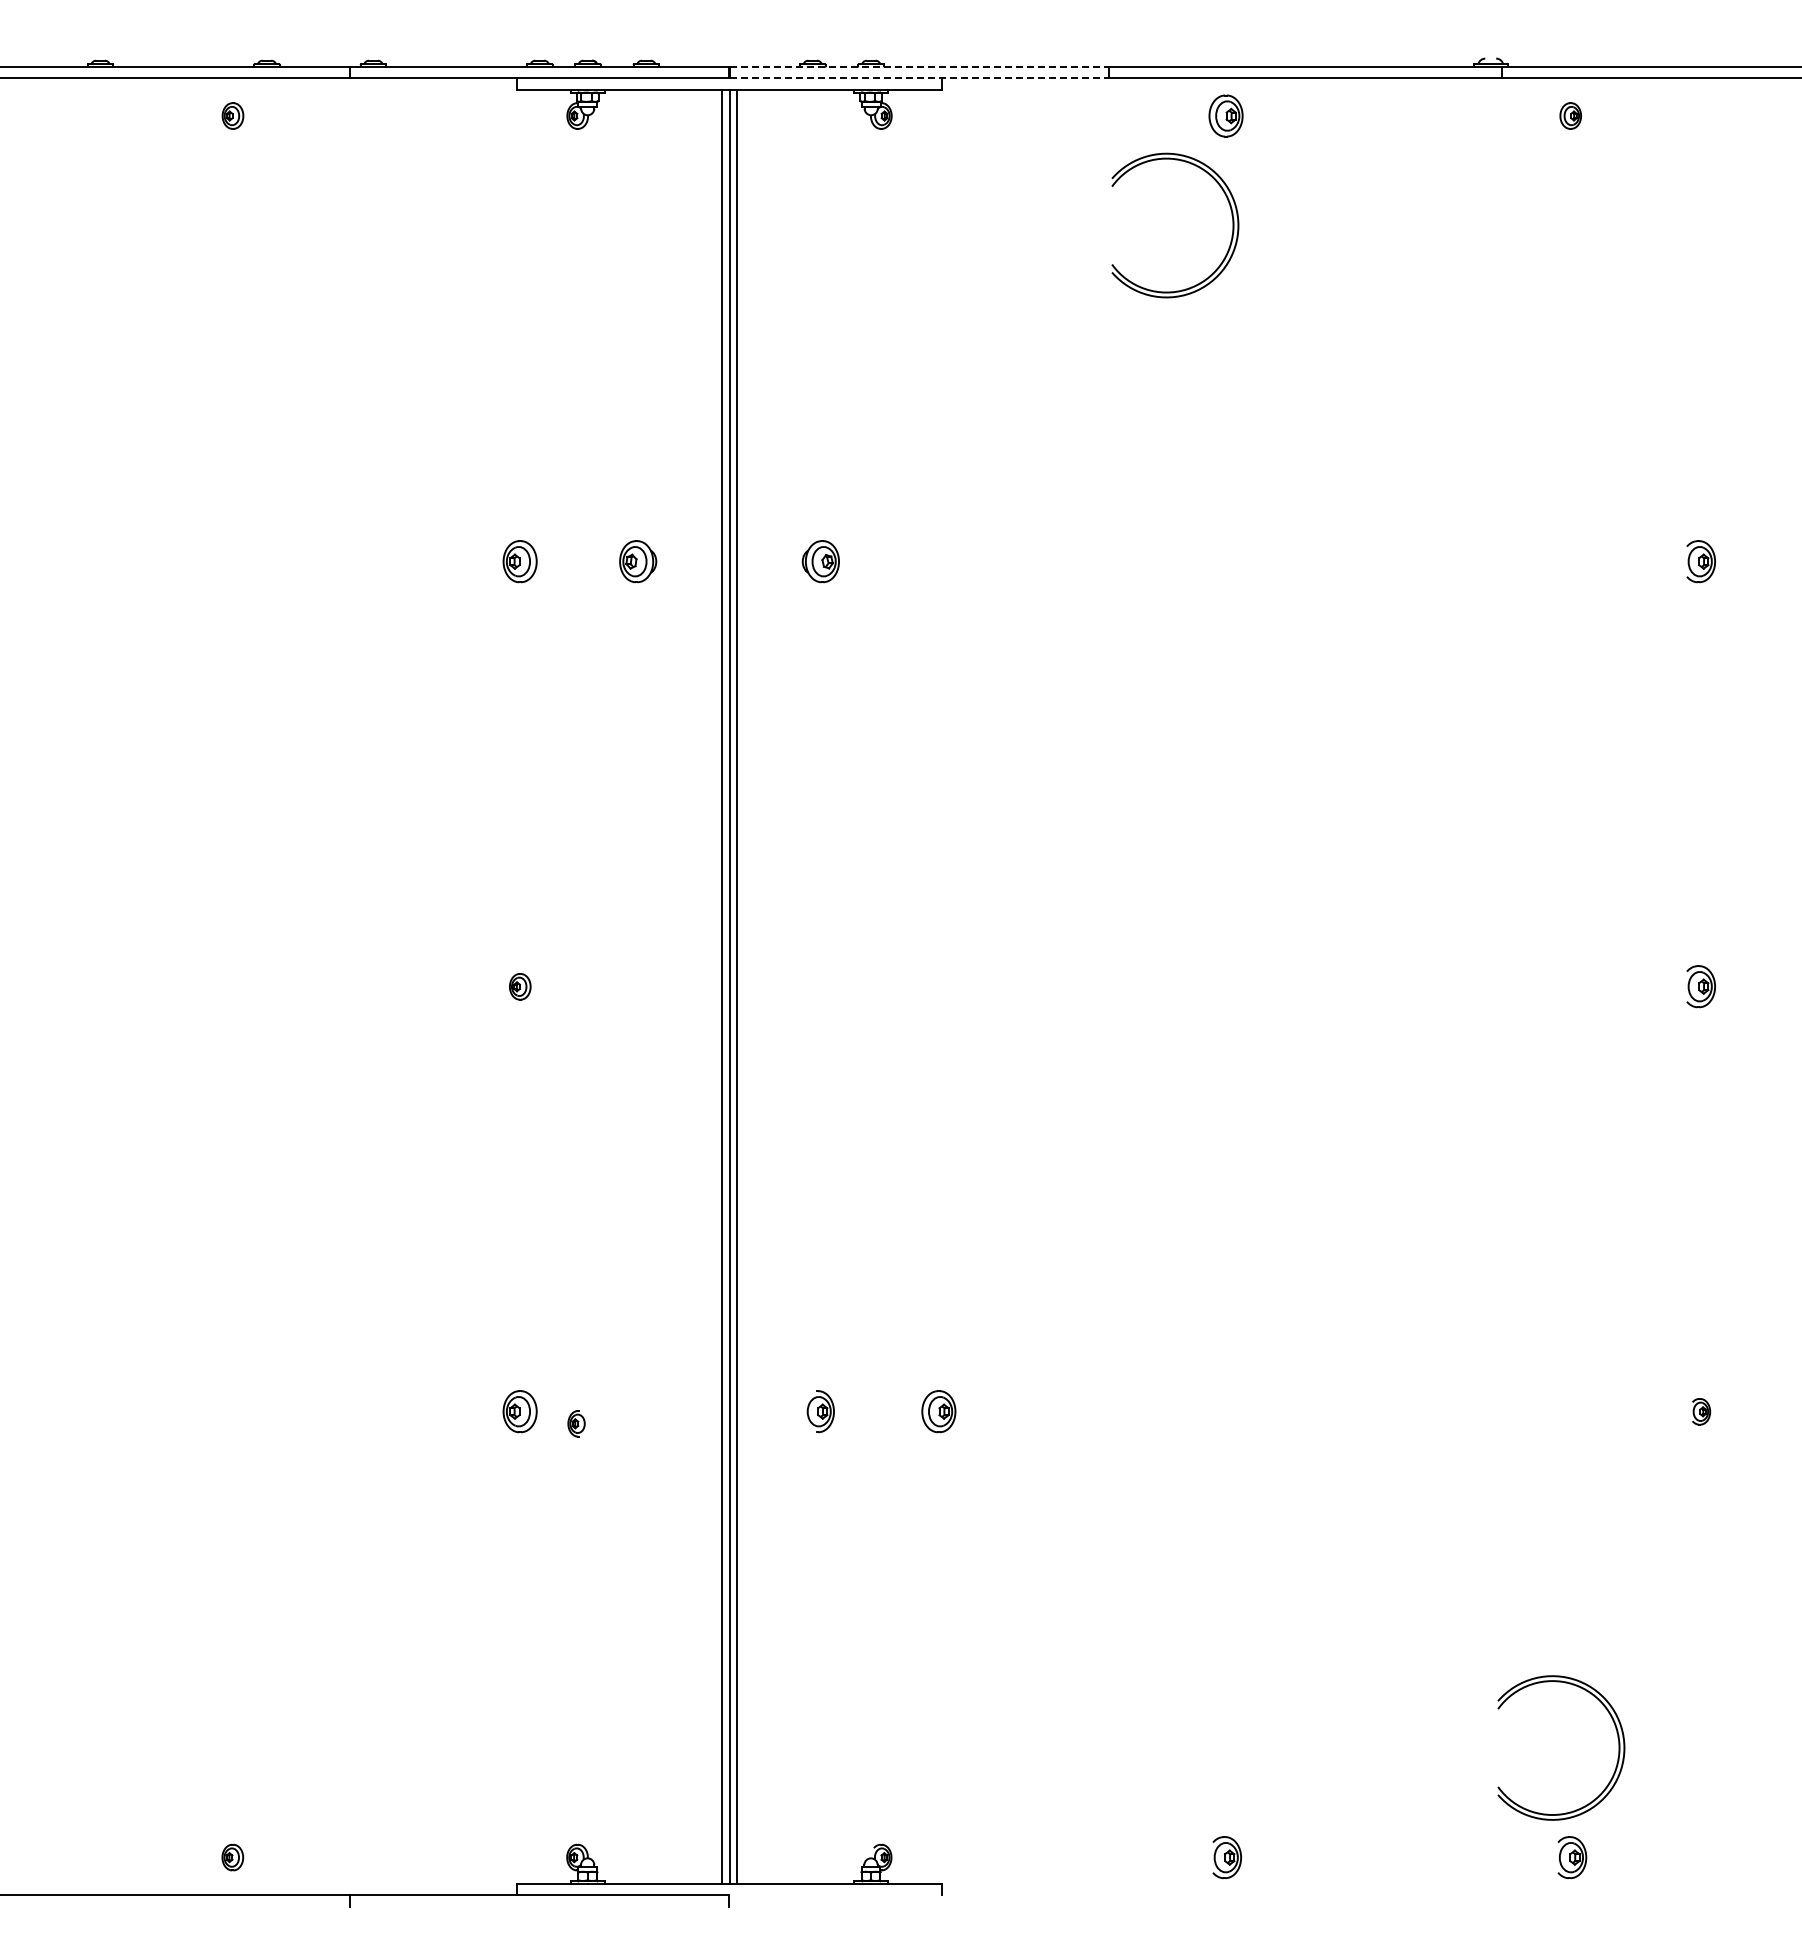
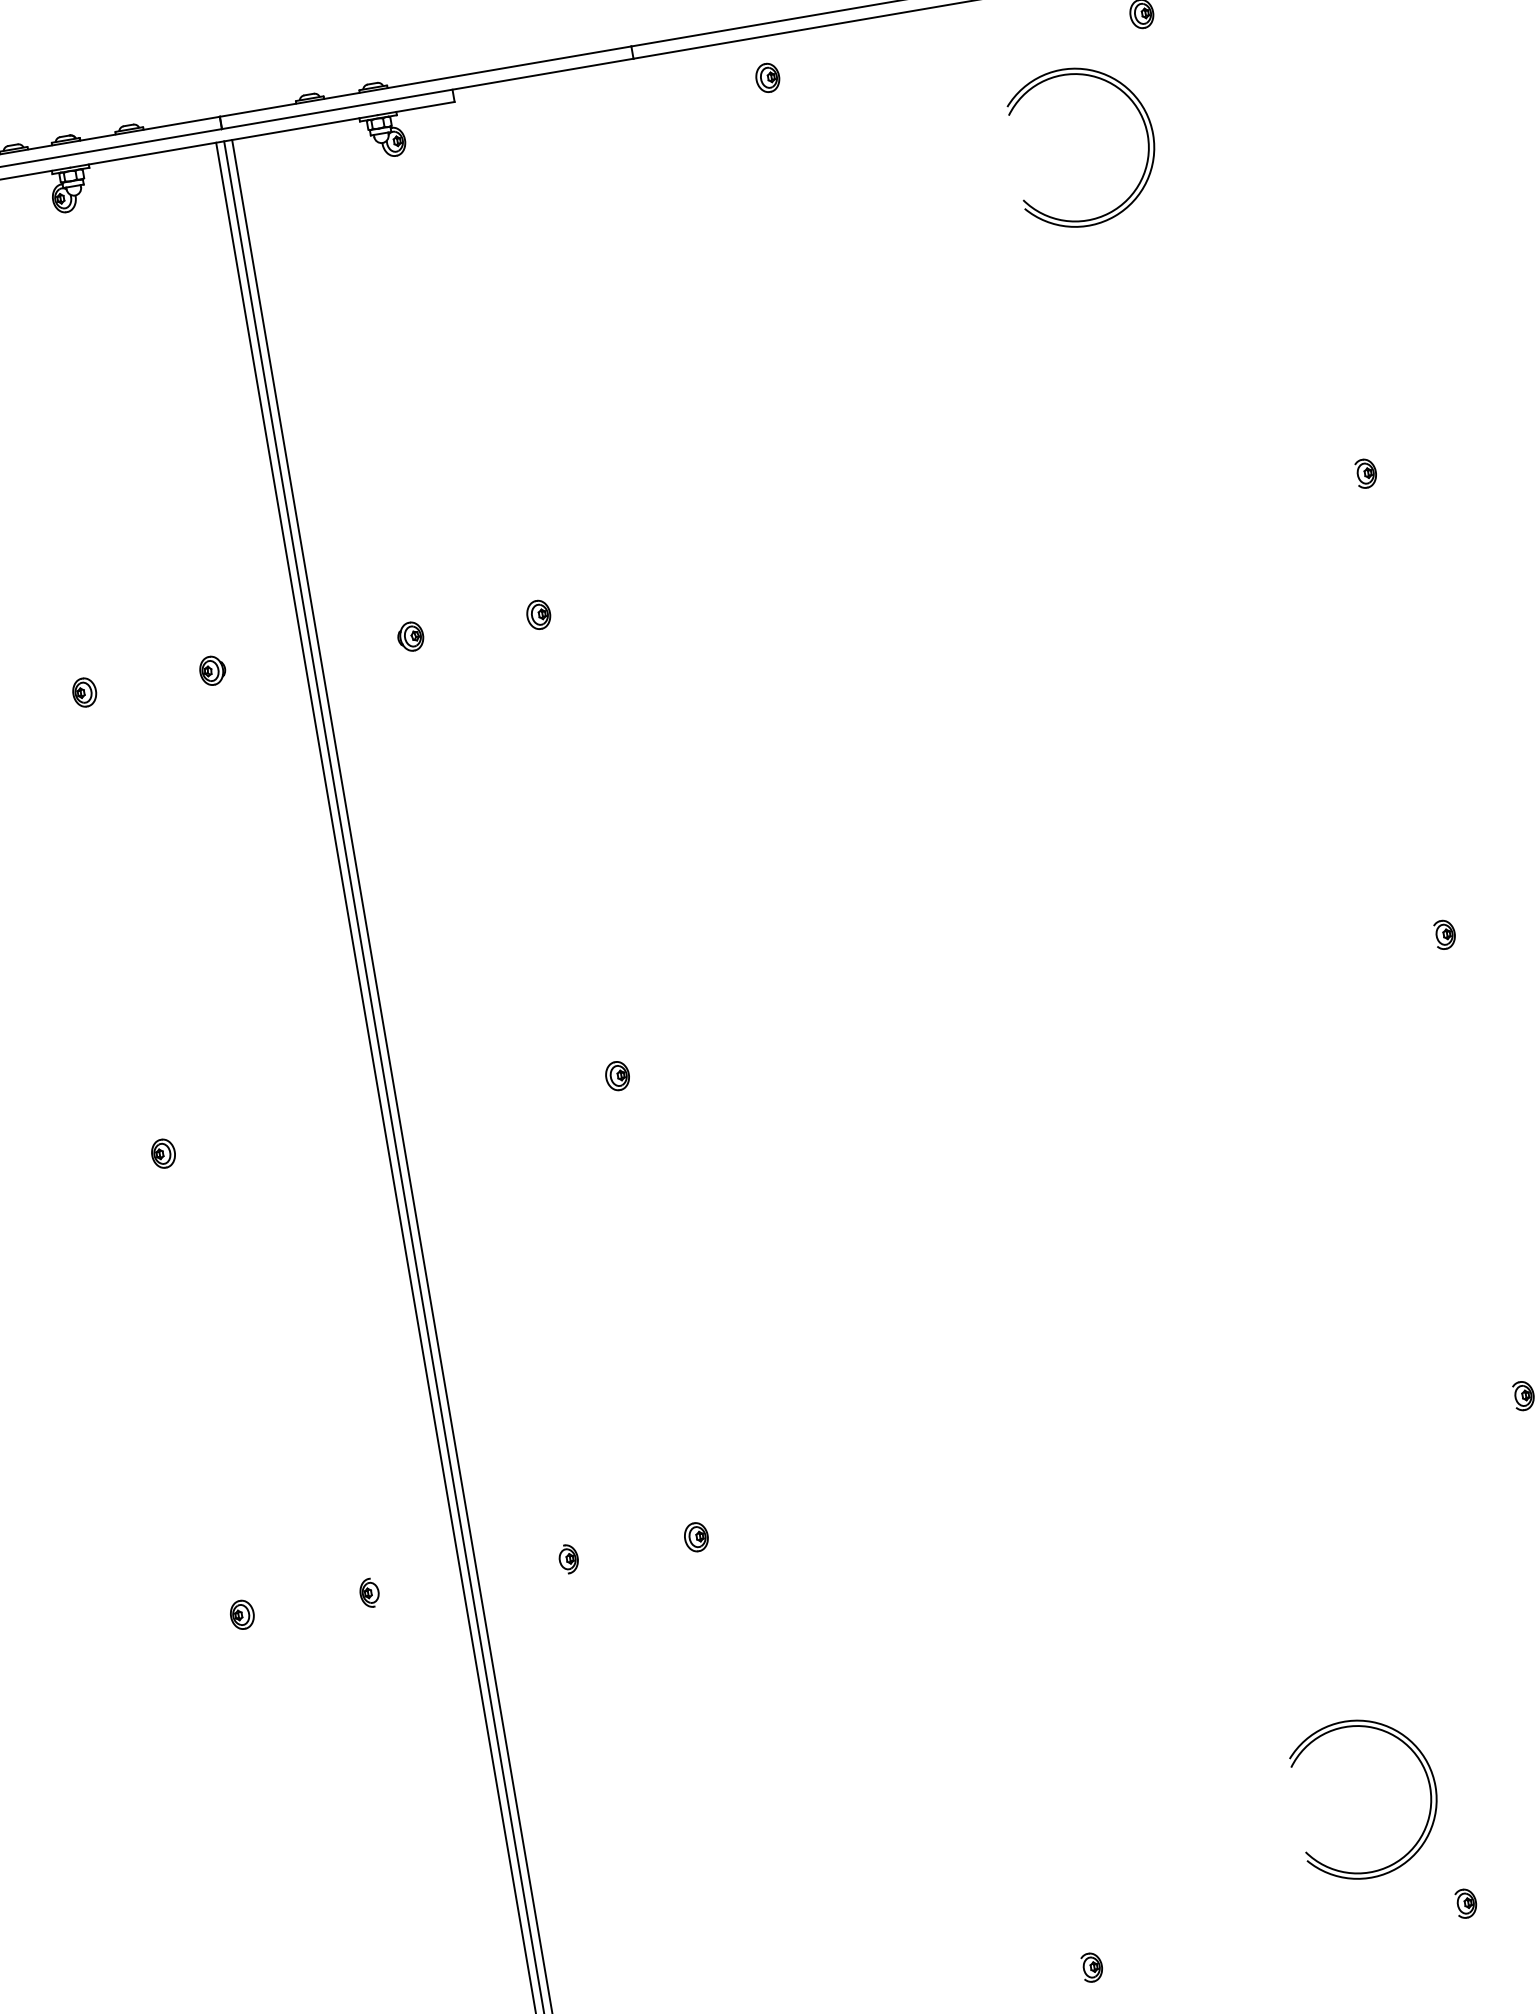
line: (919, 66) -> (426, 81), dashed -> solid
line: (919, 78) -> (428, 94), dashed -> solid
part: (1225, 115) -> (767, 77), size x0.62
part: (1231, 215) -> (1143, 124), moved
part: (520, 561) -> (84, 692), size x0.62
part: (638, 561) -> (212, 670), size x0.62
part: (820, 561) -> (410, 636), size x0.62
part: (938, 561) -> (538, 614), added
part: (1701, 561) -> (1366, 473), size x0.62
part: (938, 986) -> (617, 1075), added
part: (1701, 986) -> (1445, 934), size x0.62
part: (520, 1411) -> (242, 1614), size x0.62
part: (821, 1411) -> (569, 1558), size x0.62
part: (938, 1411) -> (696, 1536), size x0.62
part: (576, 1423) -> (369, 1592), moved
part: (1617, 1738) -> (1426, 1777), moved
part: (1227, 1857) -> (1092, 1967), size x0.62
part: (1571, 1857) -> (1465, 1903), size x0.62

